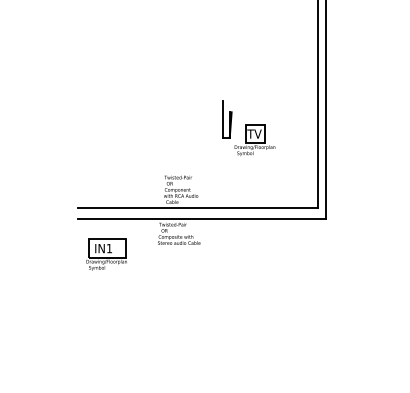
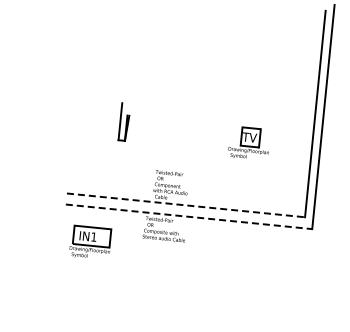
part: (227, 119) -> (124, 122), moved
line: (197, 207) -> (185, 204), solid -> dashed
line: (202, 218) -> (189, 216), solid -> dashed

